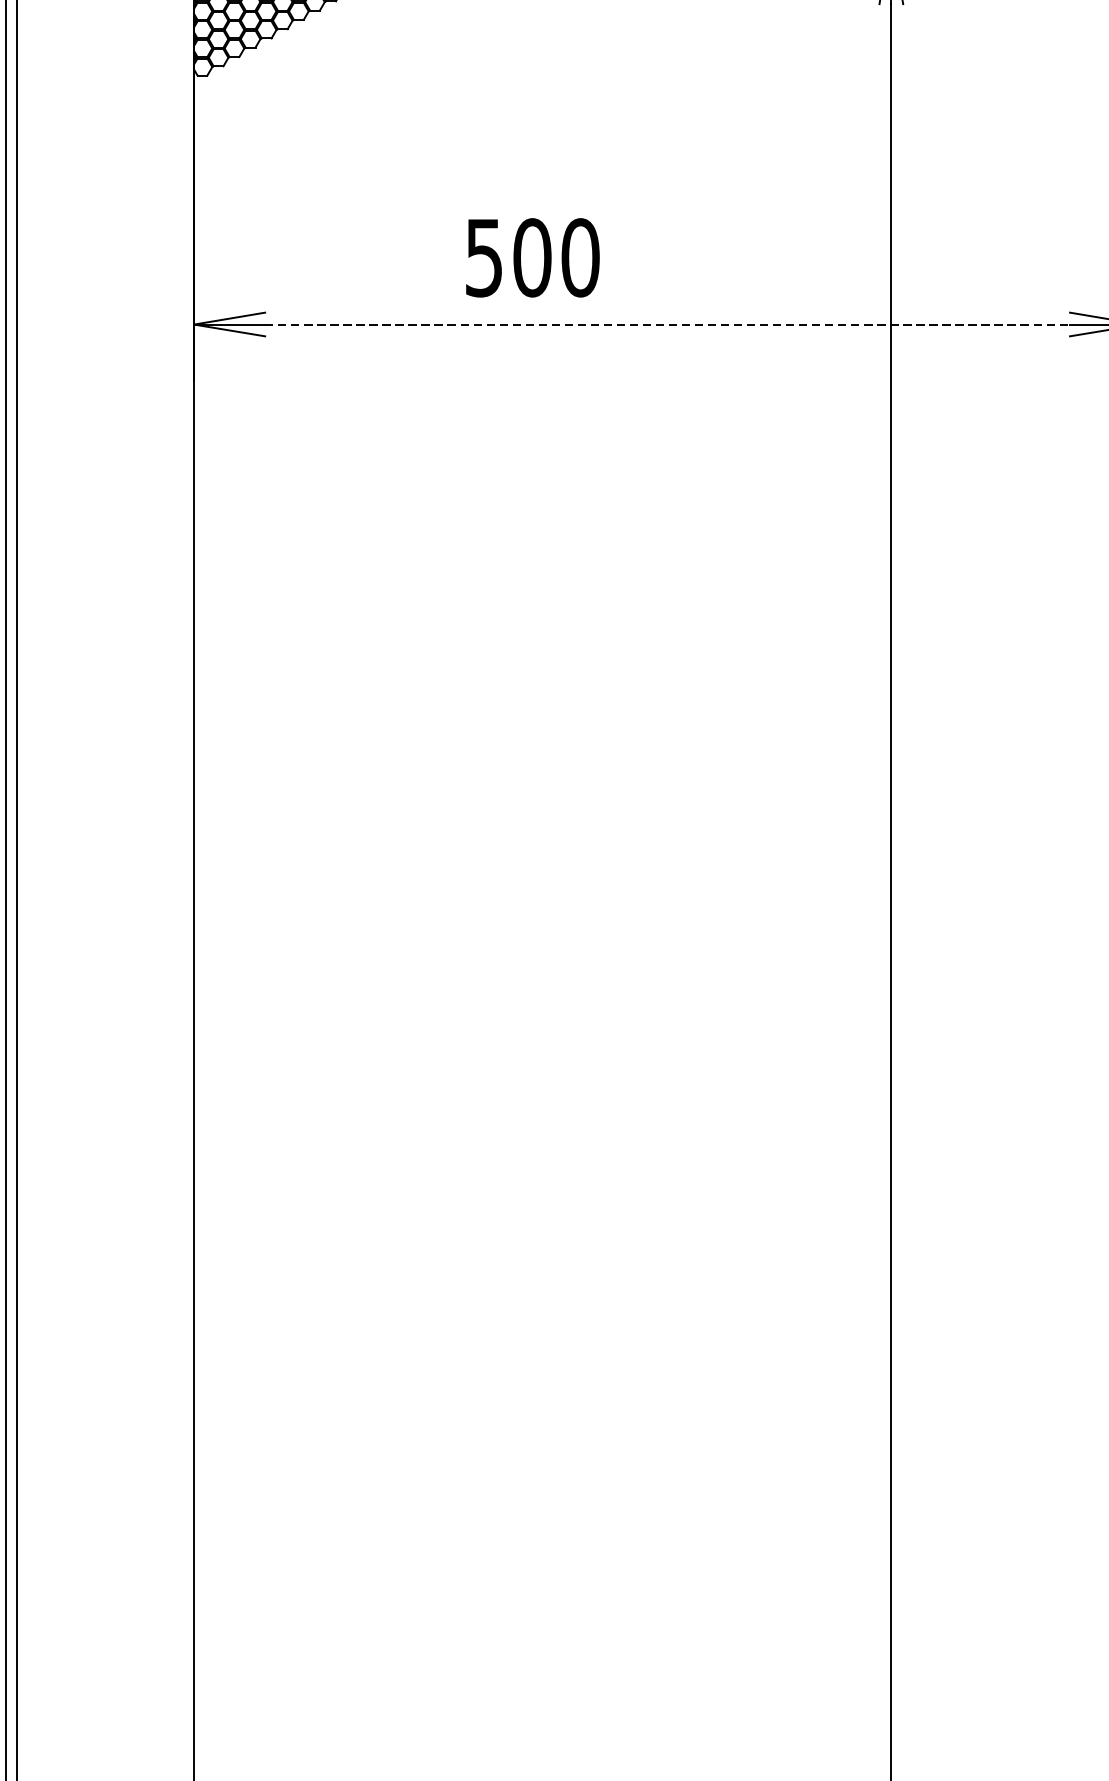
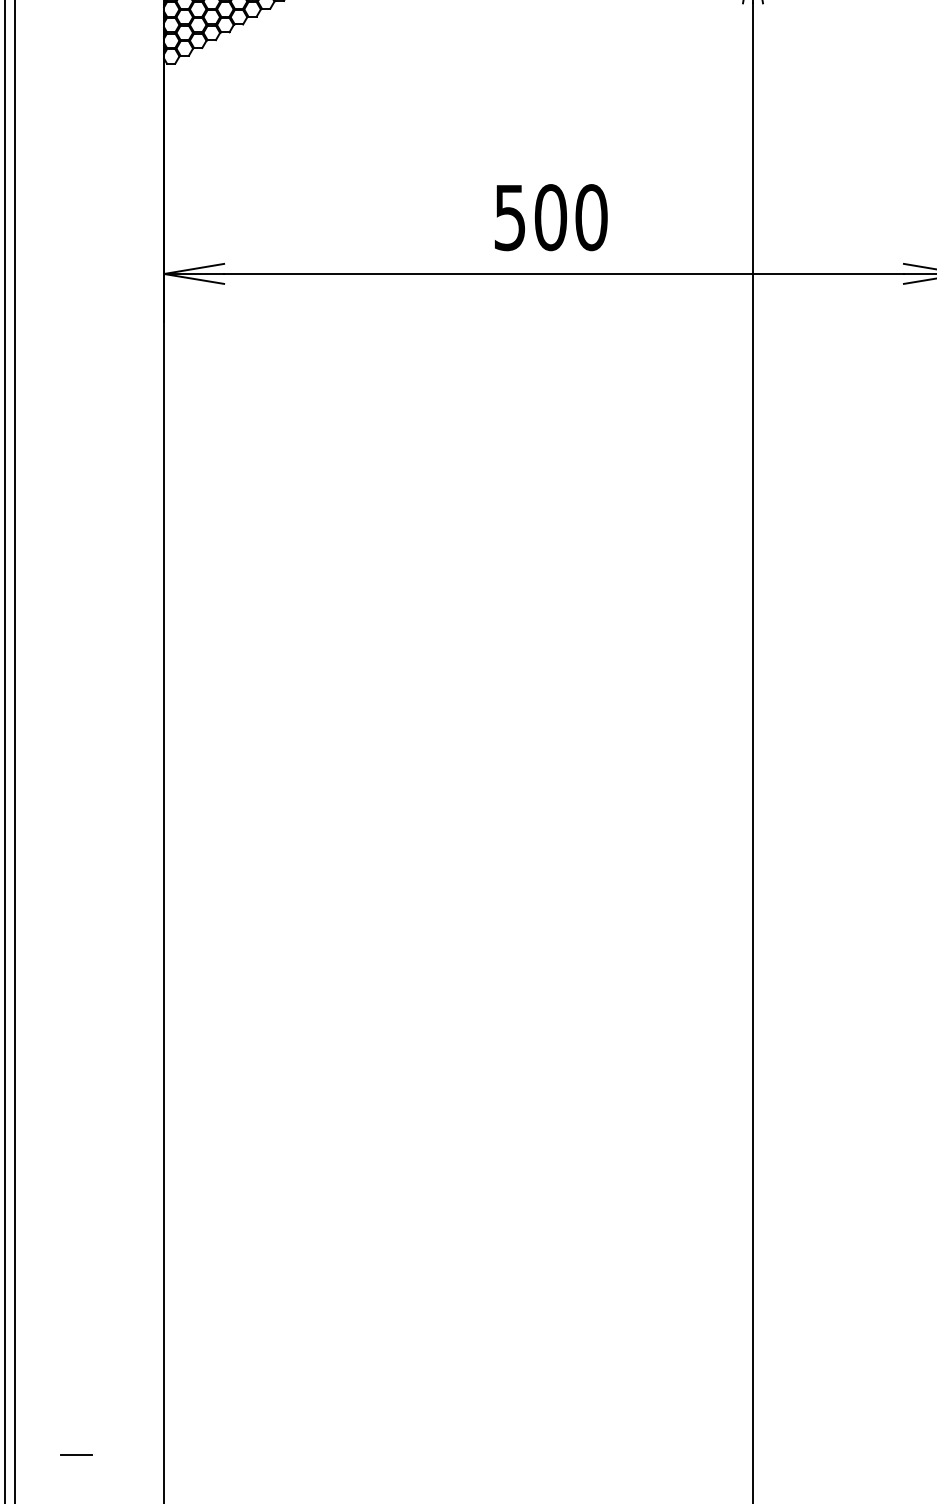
text: (533, 257) -> (551, 217), moved
line: (668, 325) -> (564, 274), dashed -> solid
line: (89, 1723) -> (75, 1455), added

